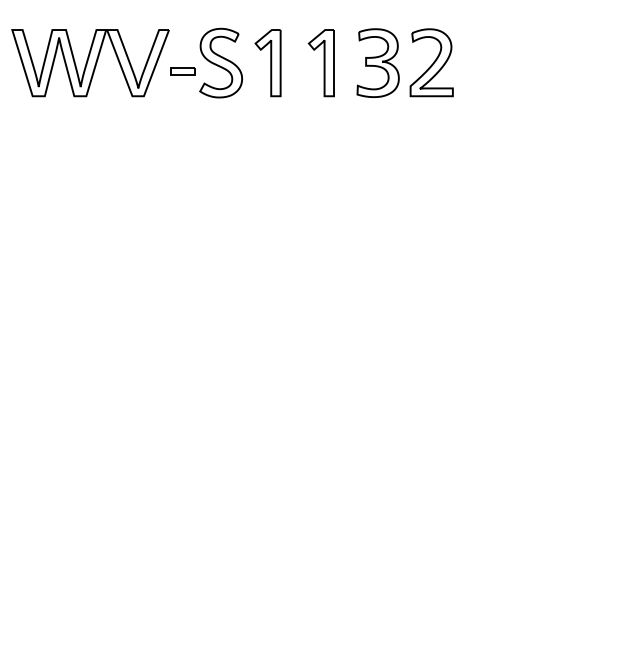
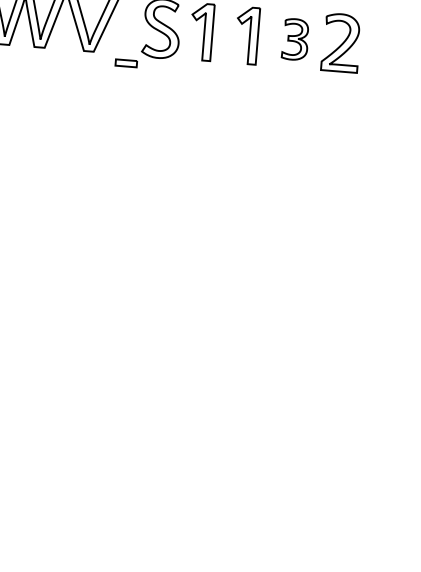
part: (377, 62) -> (295, 39), size x0.7
part: (182, 71) -> (125, 63), moved

